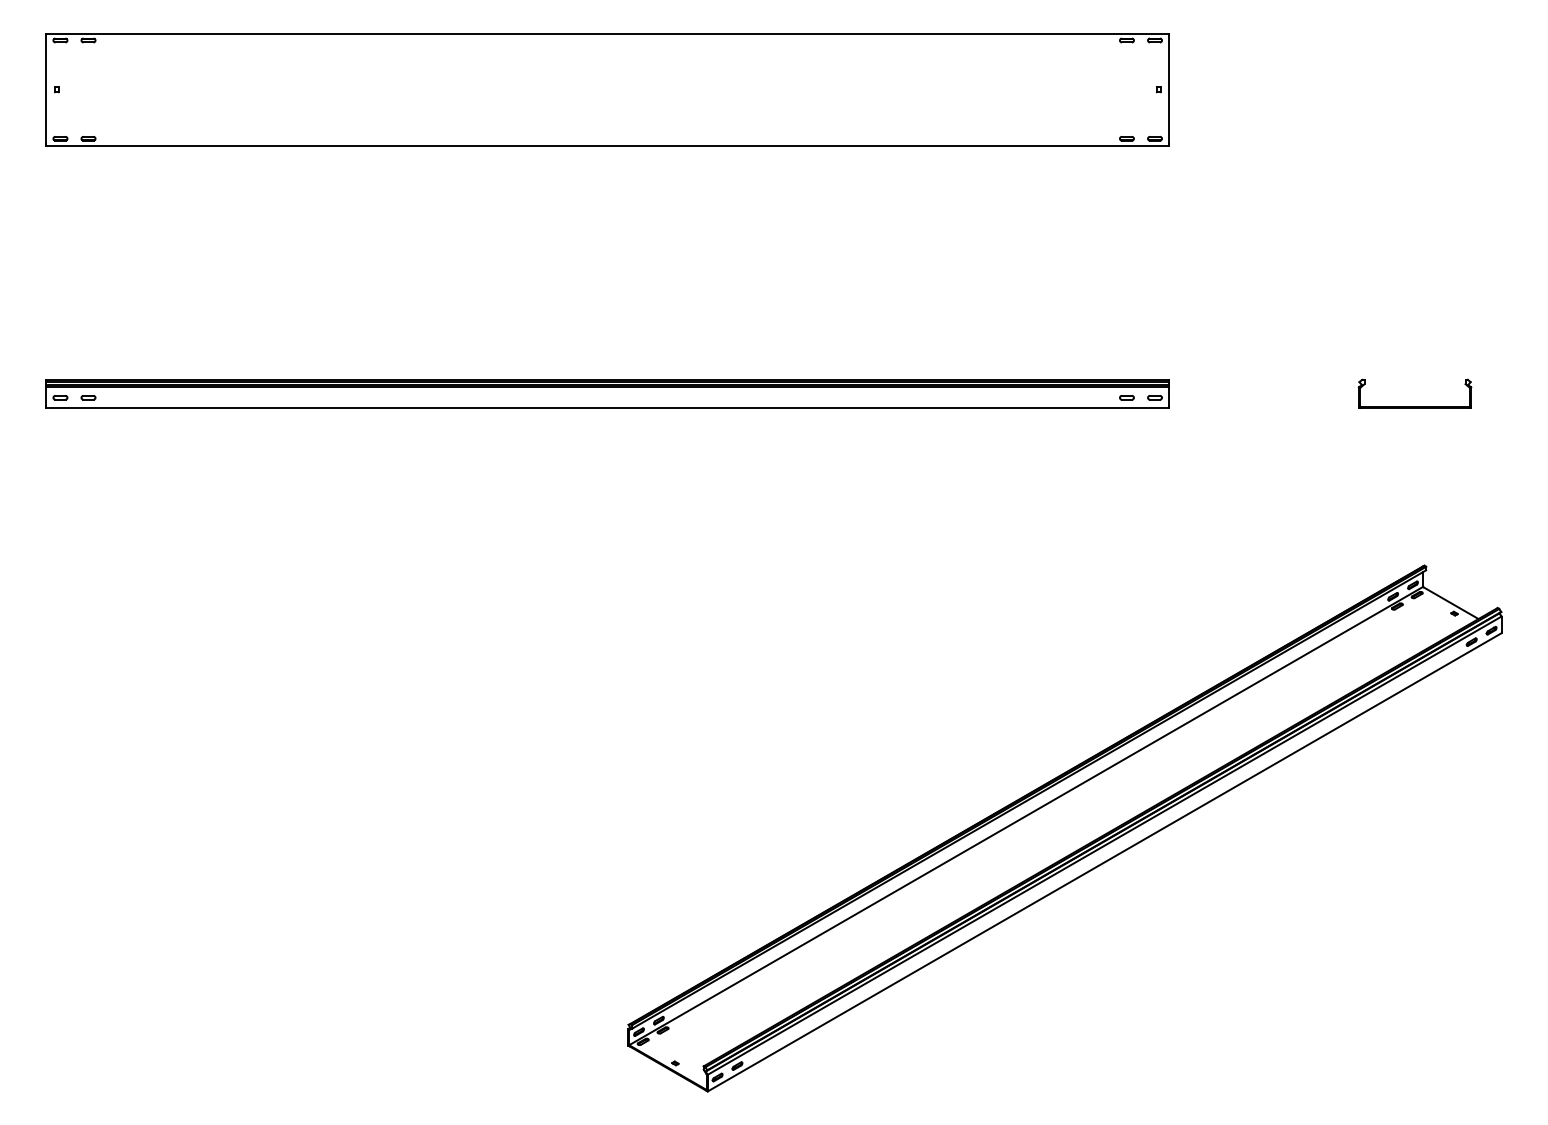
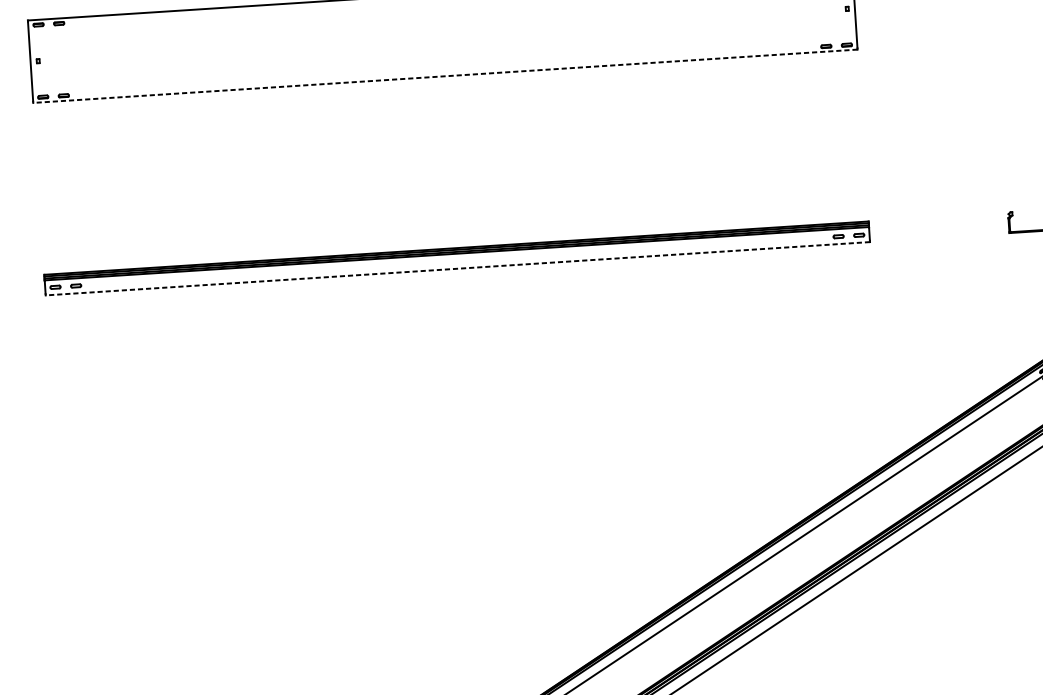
line: (607, 145) -> (445, 76), solid -> dashed
line: (607, 407) -> (457, 268), solid -> dashed

